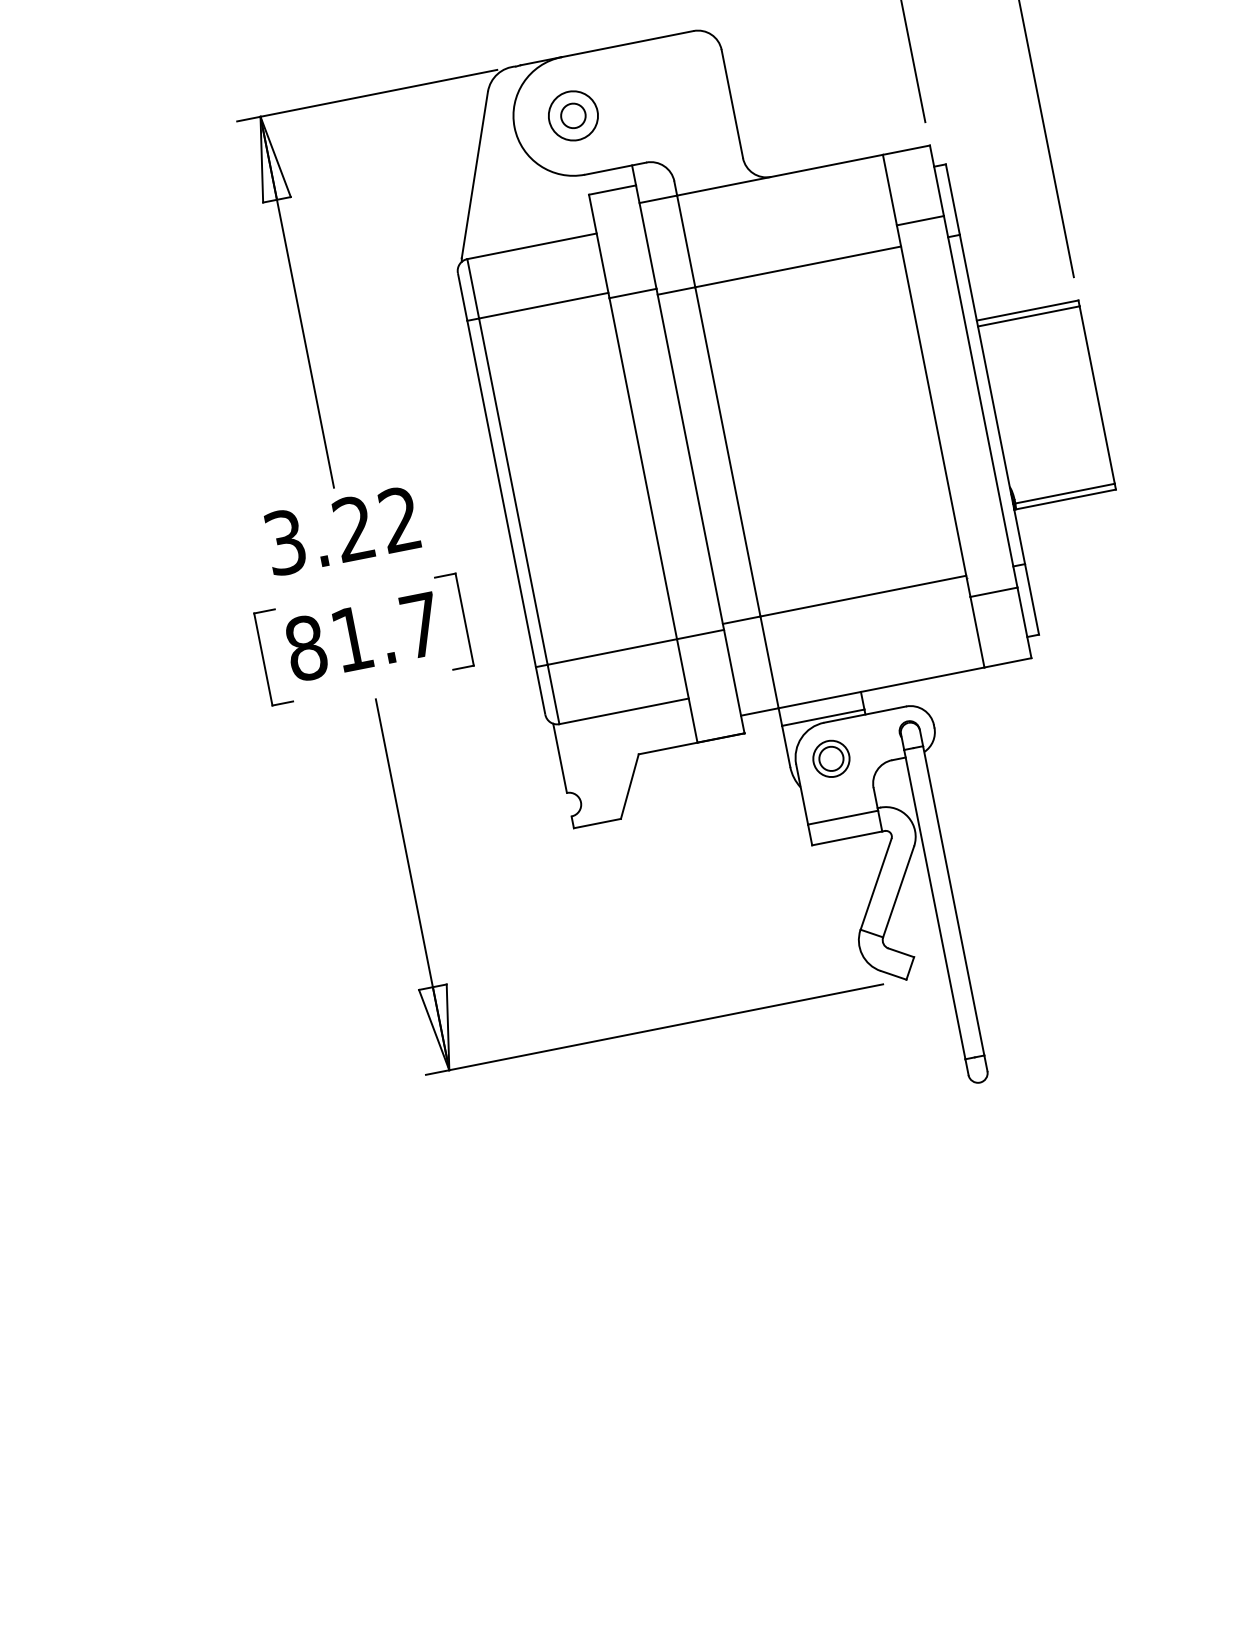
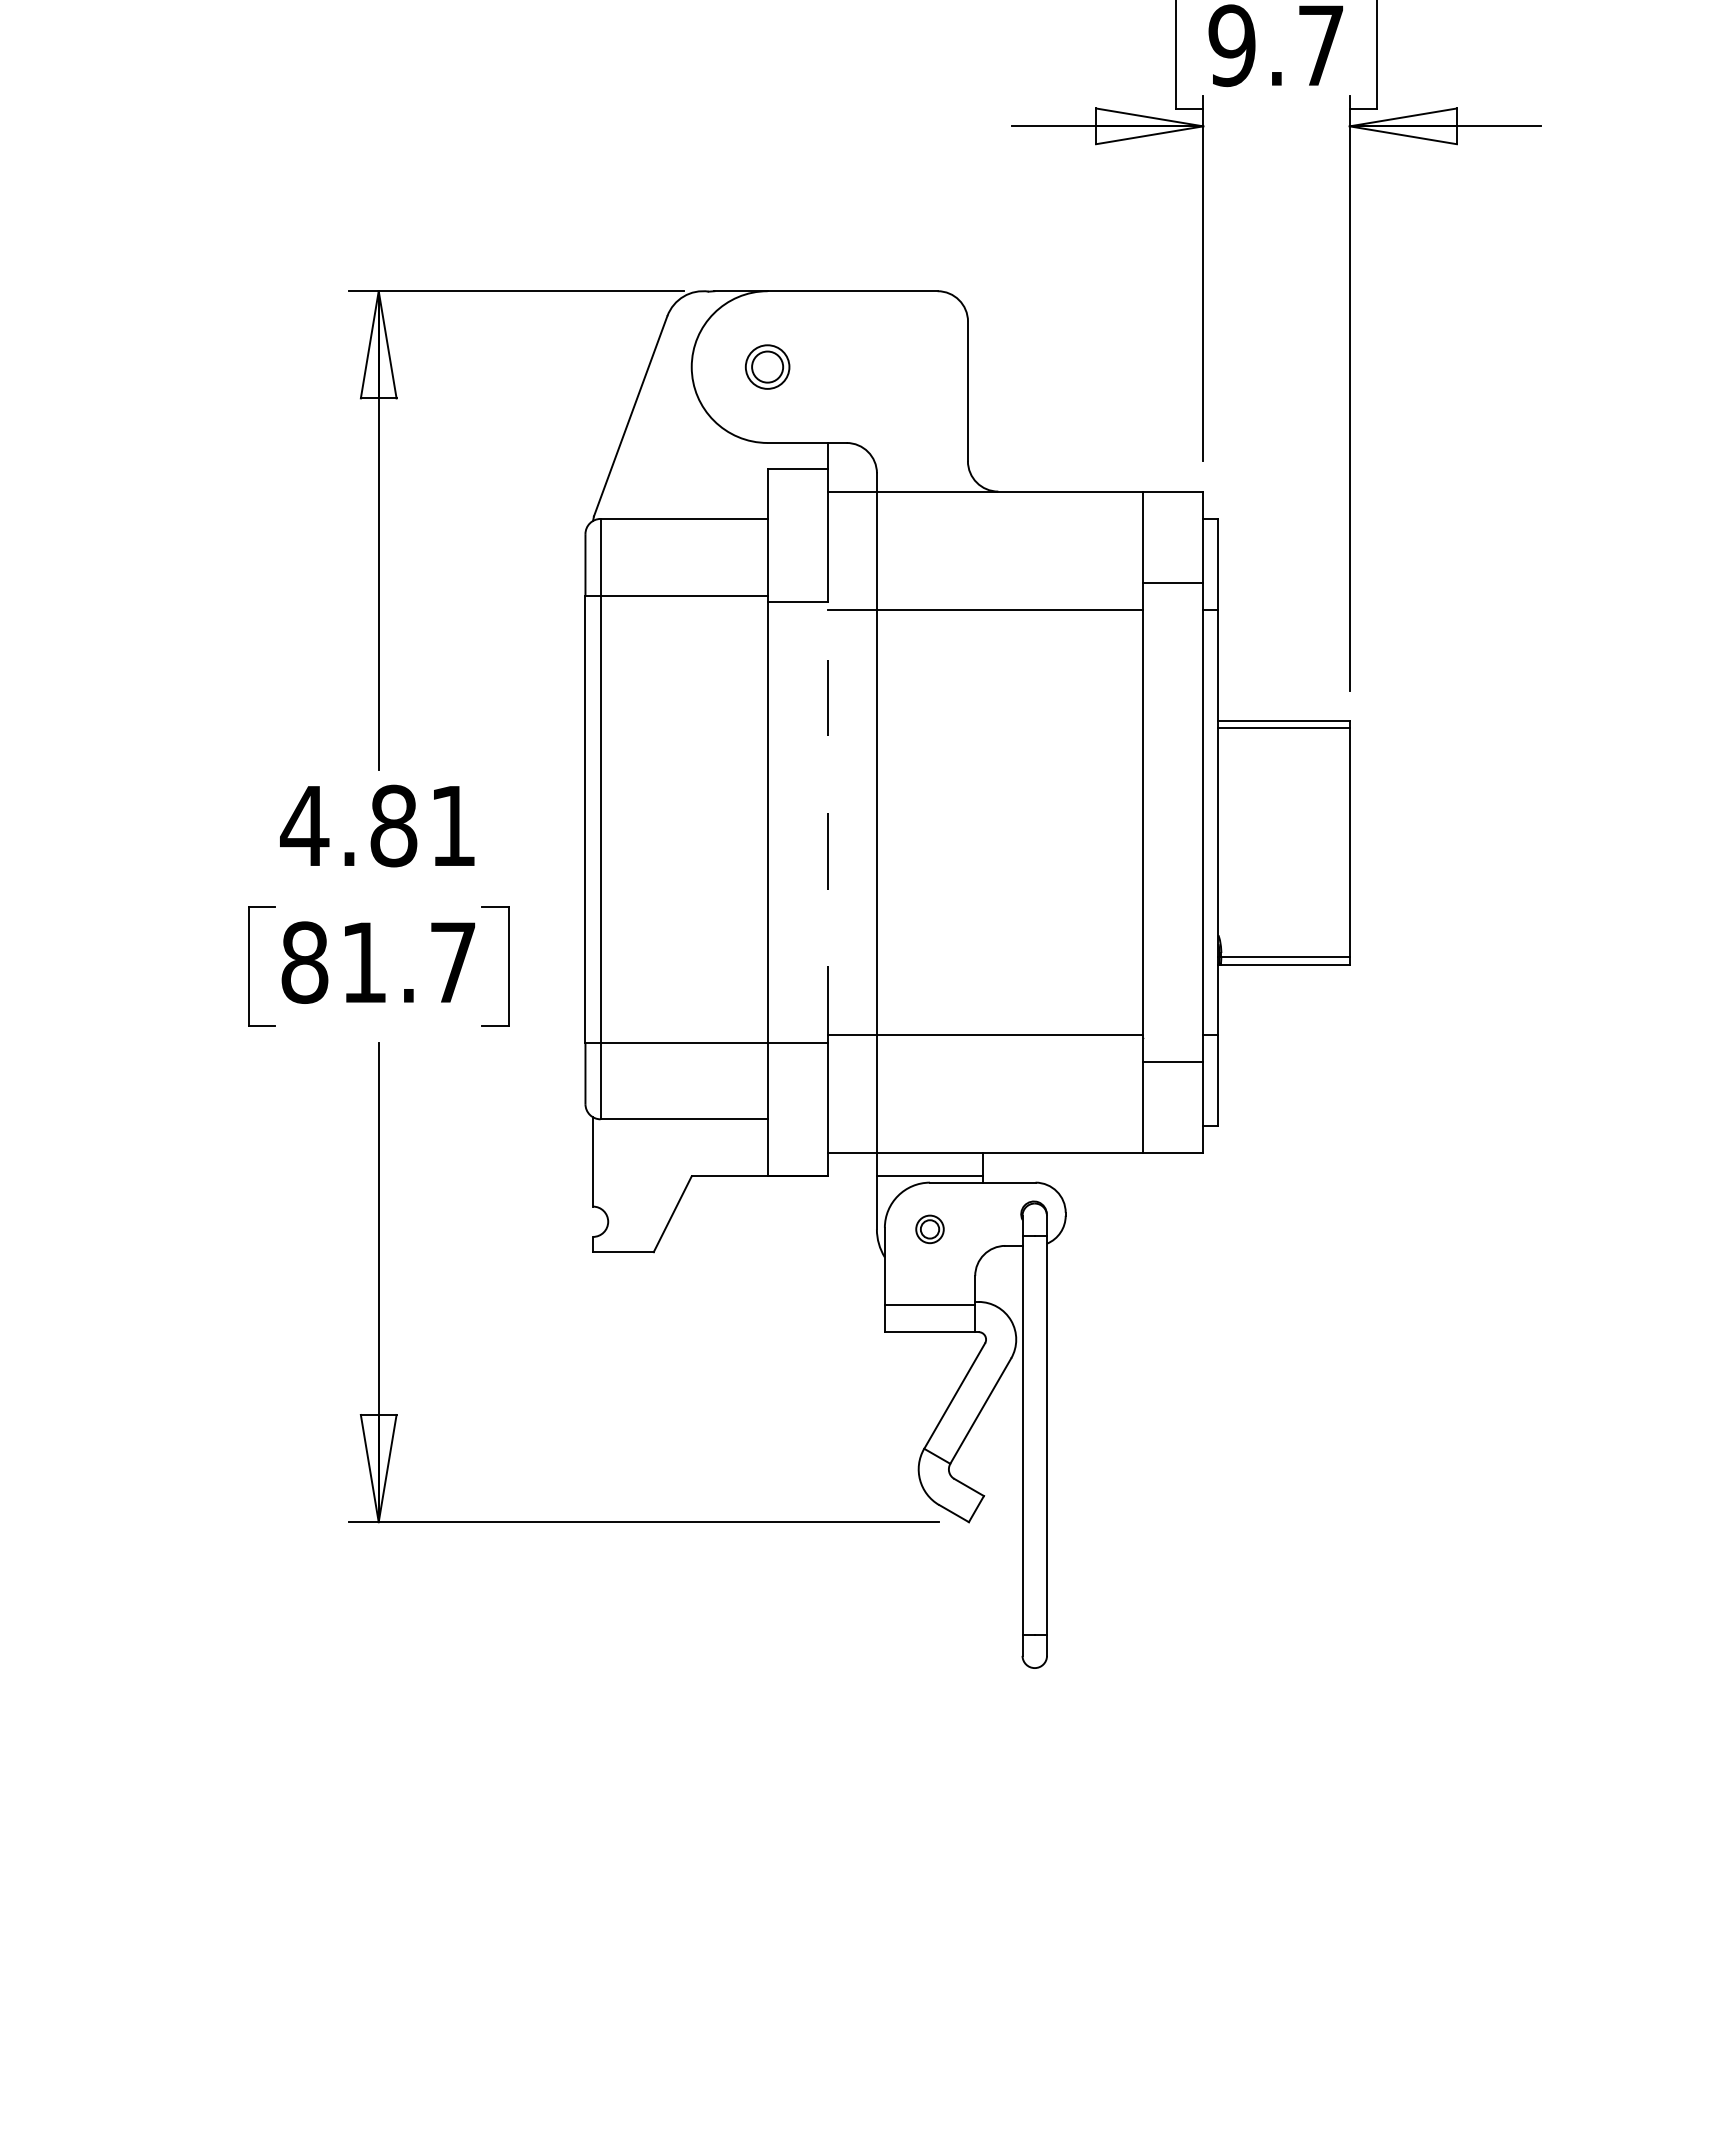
circle: (573, 115) -> (767, 366), size x0.7
line: (690, 459) -> (828, 822), solid -> dashed
text: (341, 530) -> (377, 825), 3.22 -> 4.81
part: (831, 759) -> (929, 1229), size x0.6

